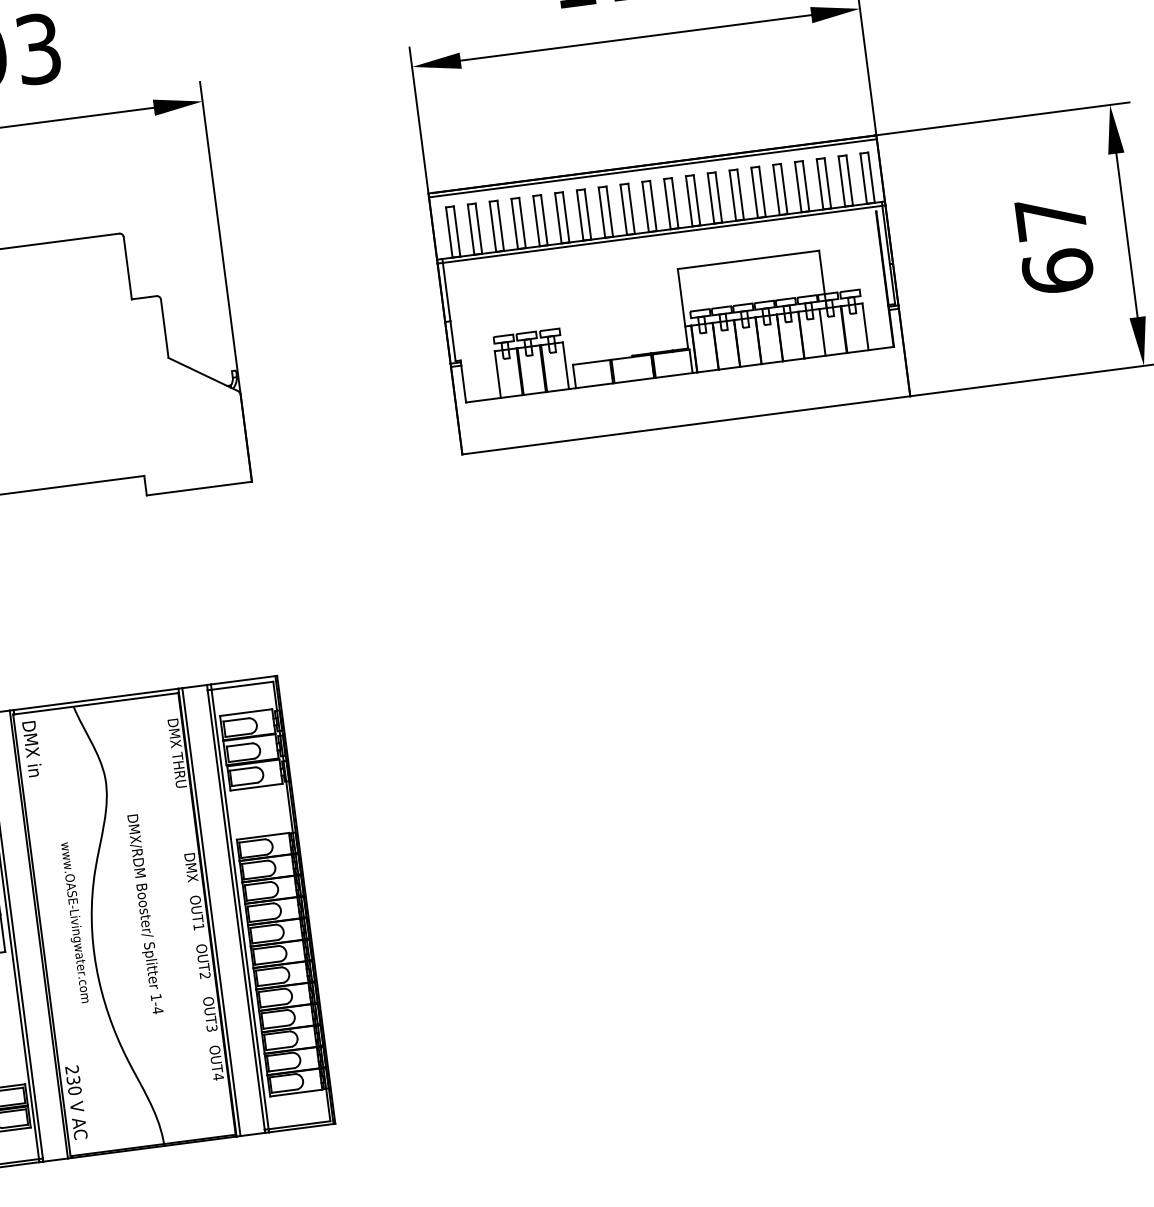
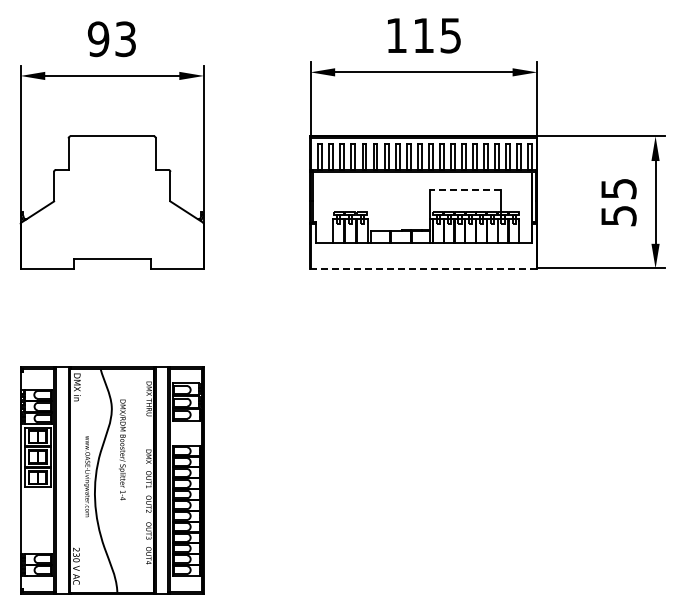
text: (1053, 245) -> (618, 202), 67 -> 55
line: (748, 260) -> (465, 190), solid -> dashed
line: (685, 425) -> (423, 268), solid -> dashed
text: (144, 913) -> (122, 449), moved

